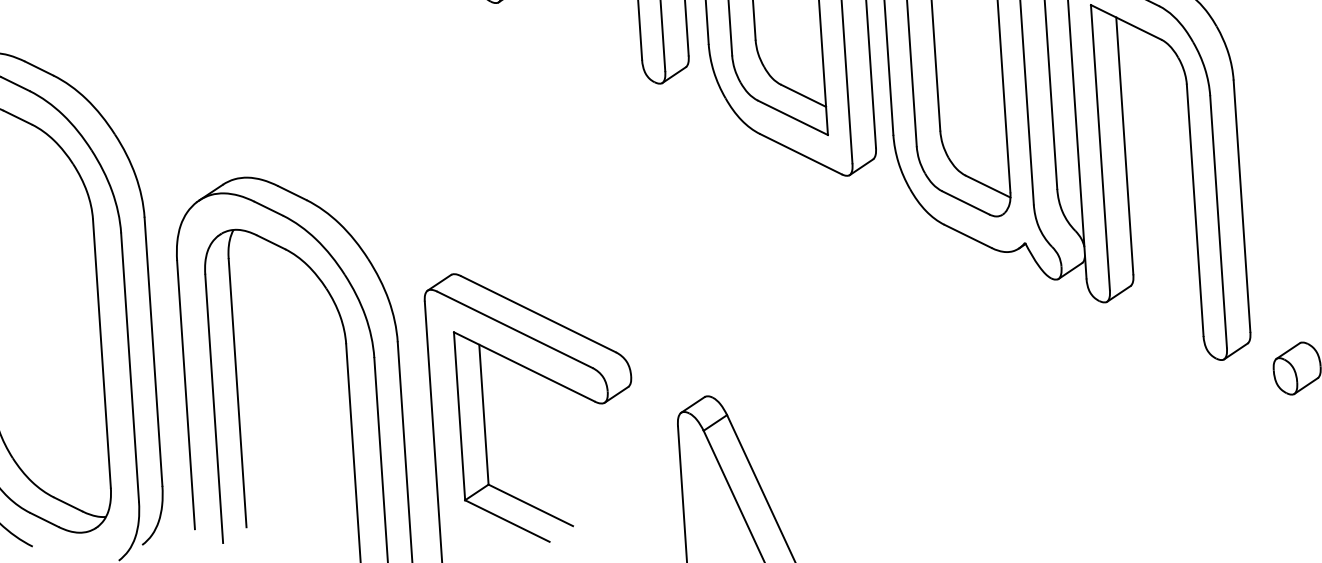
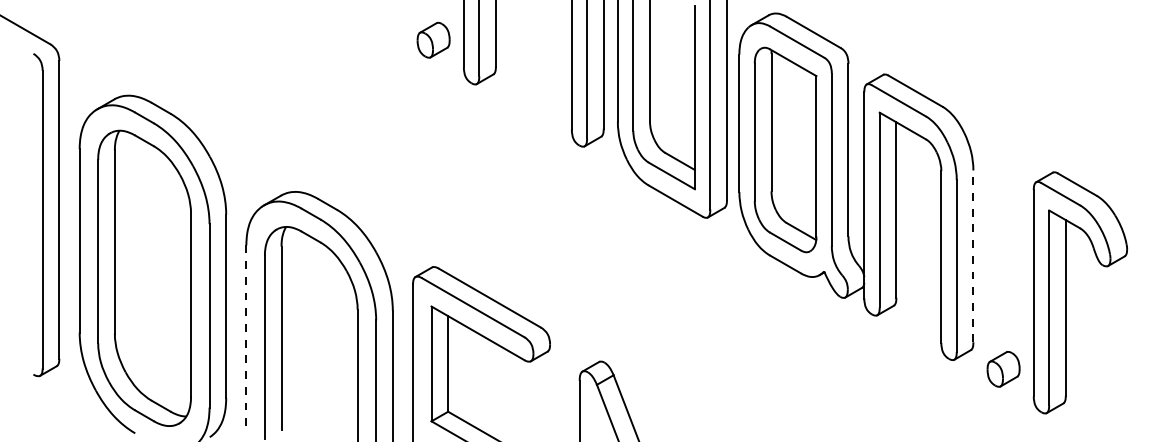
line: (1242, 206) -> (973, 256), solid -> dashed
line: (186, 395) -> (246, 337), solid -> dashed

